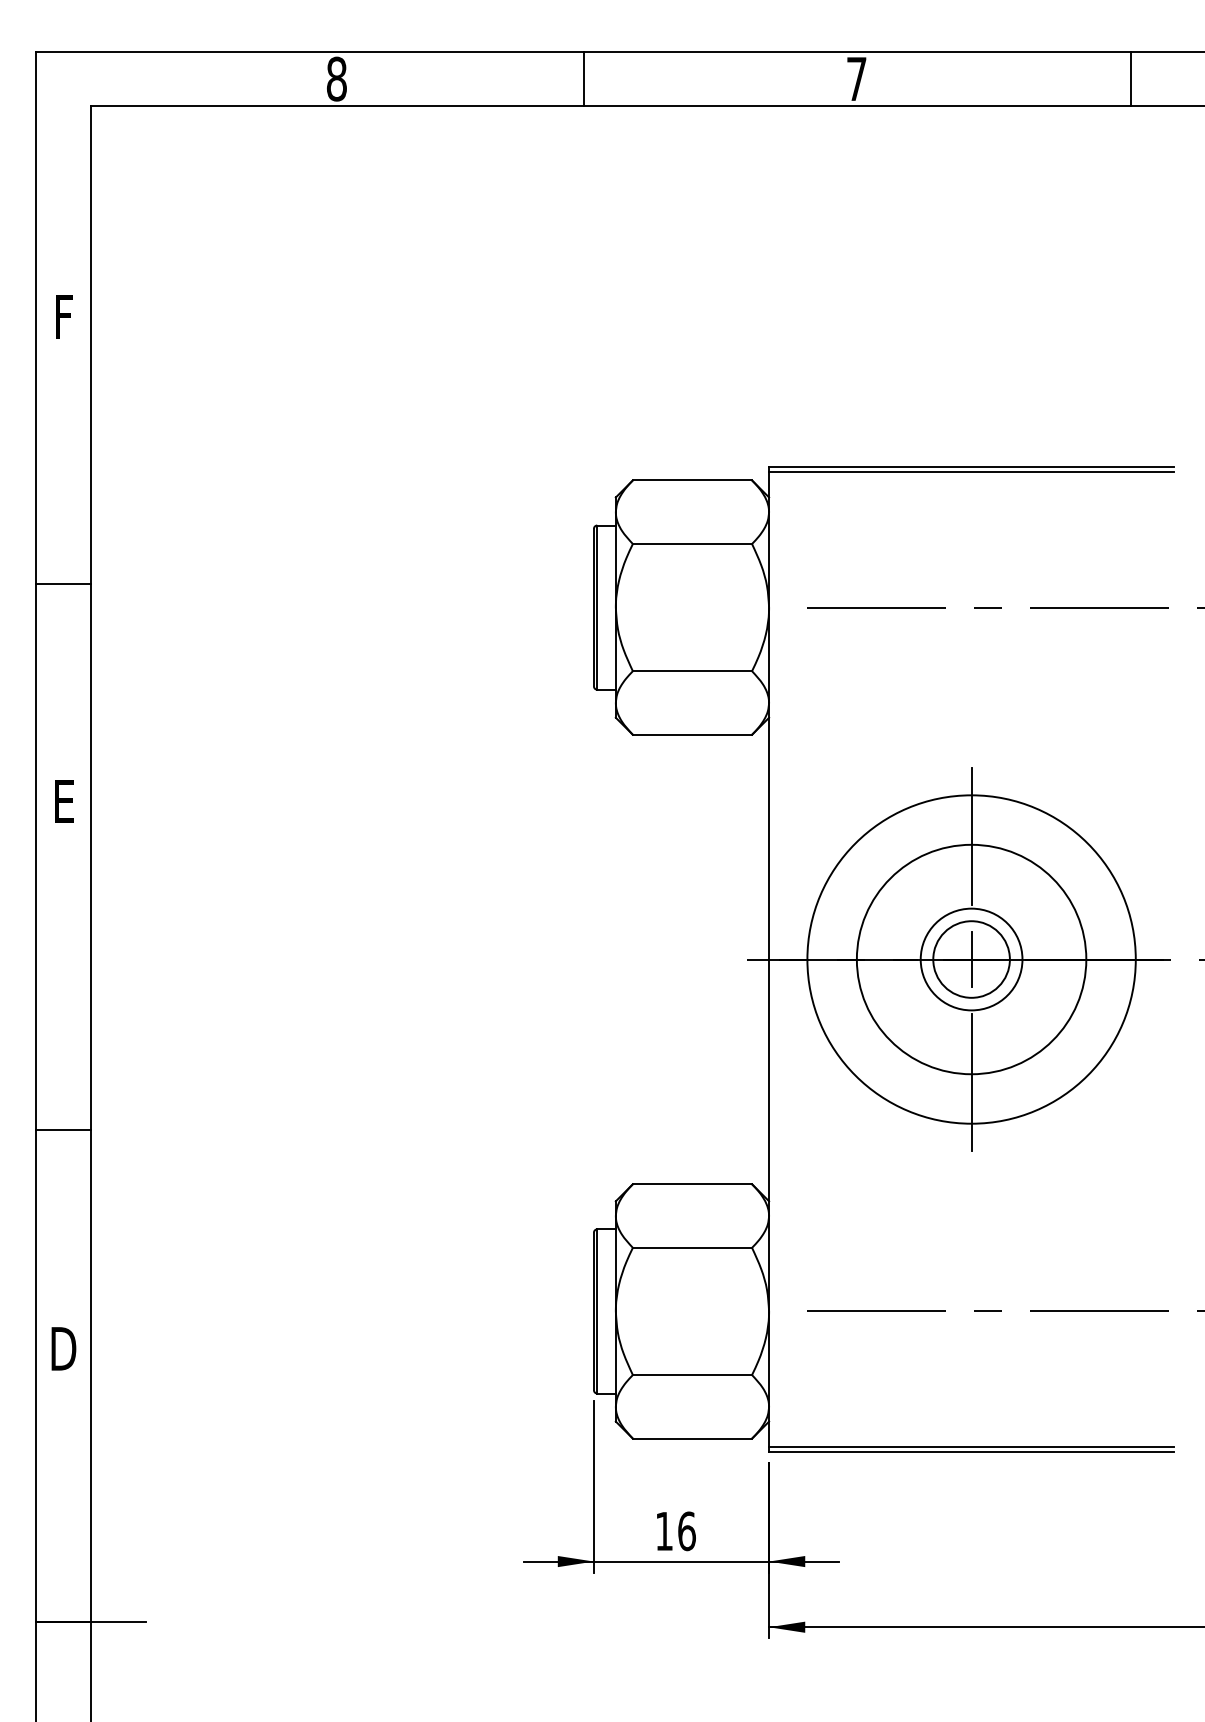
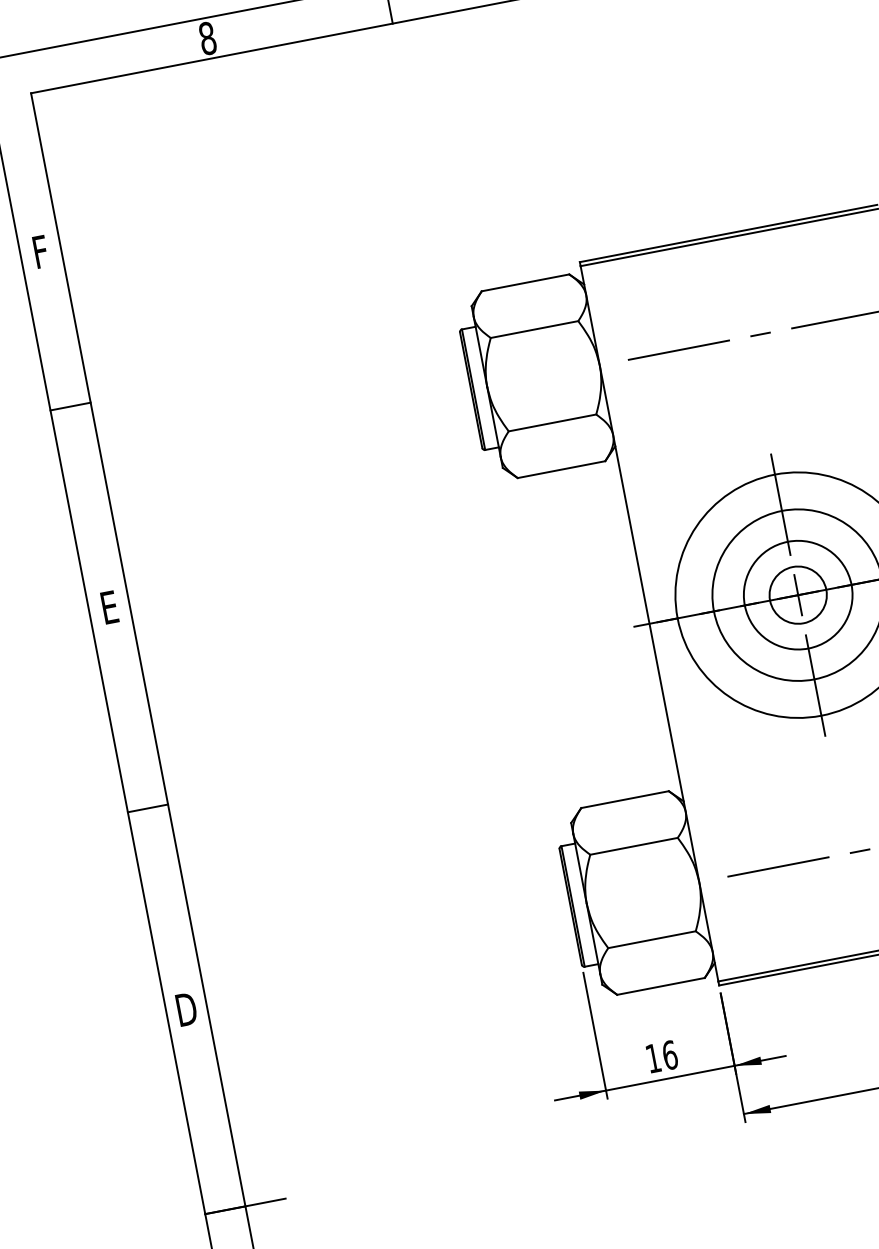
line: (63, 583) -> (70, 406), moved
circle: (971, 959) -> (798, 595), size x1.43
line: (63, 1130) -> (147, 808), moved

